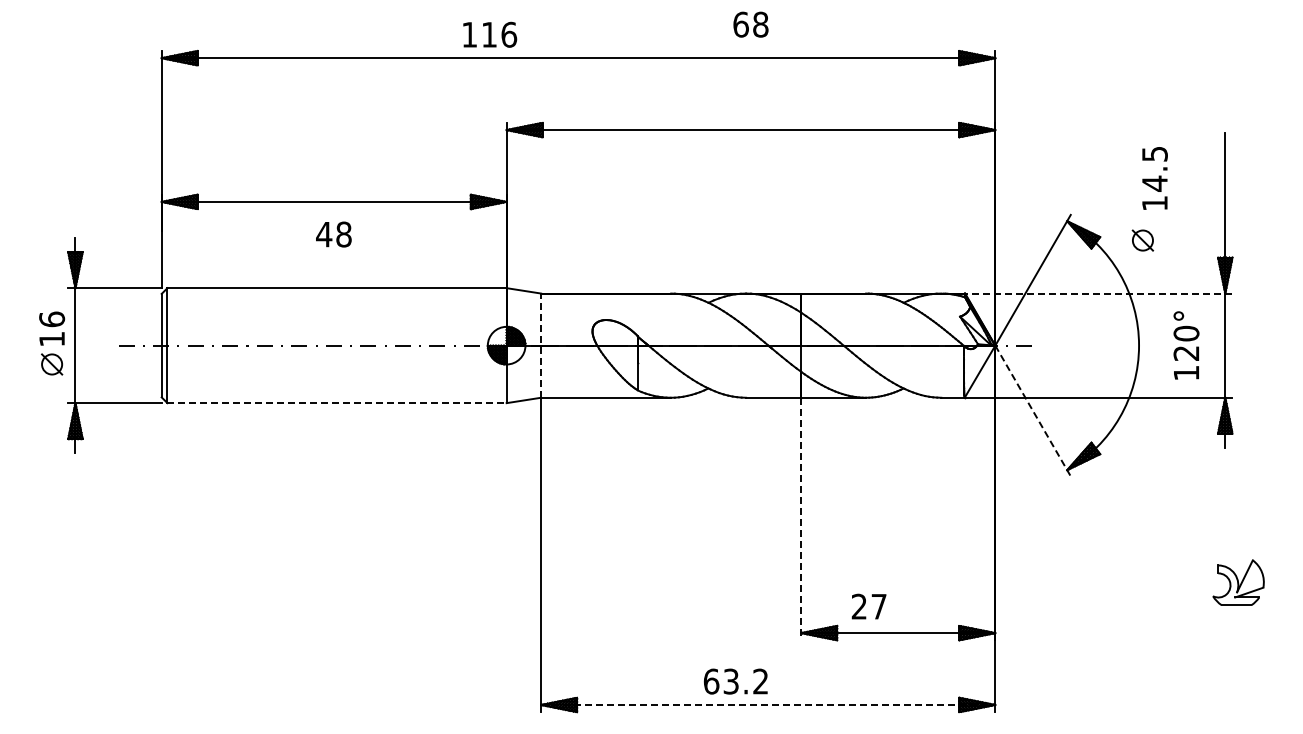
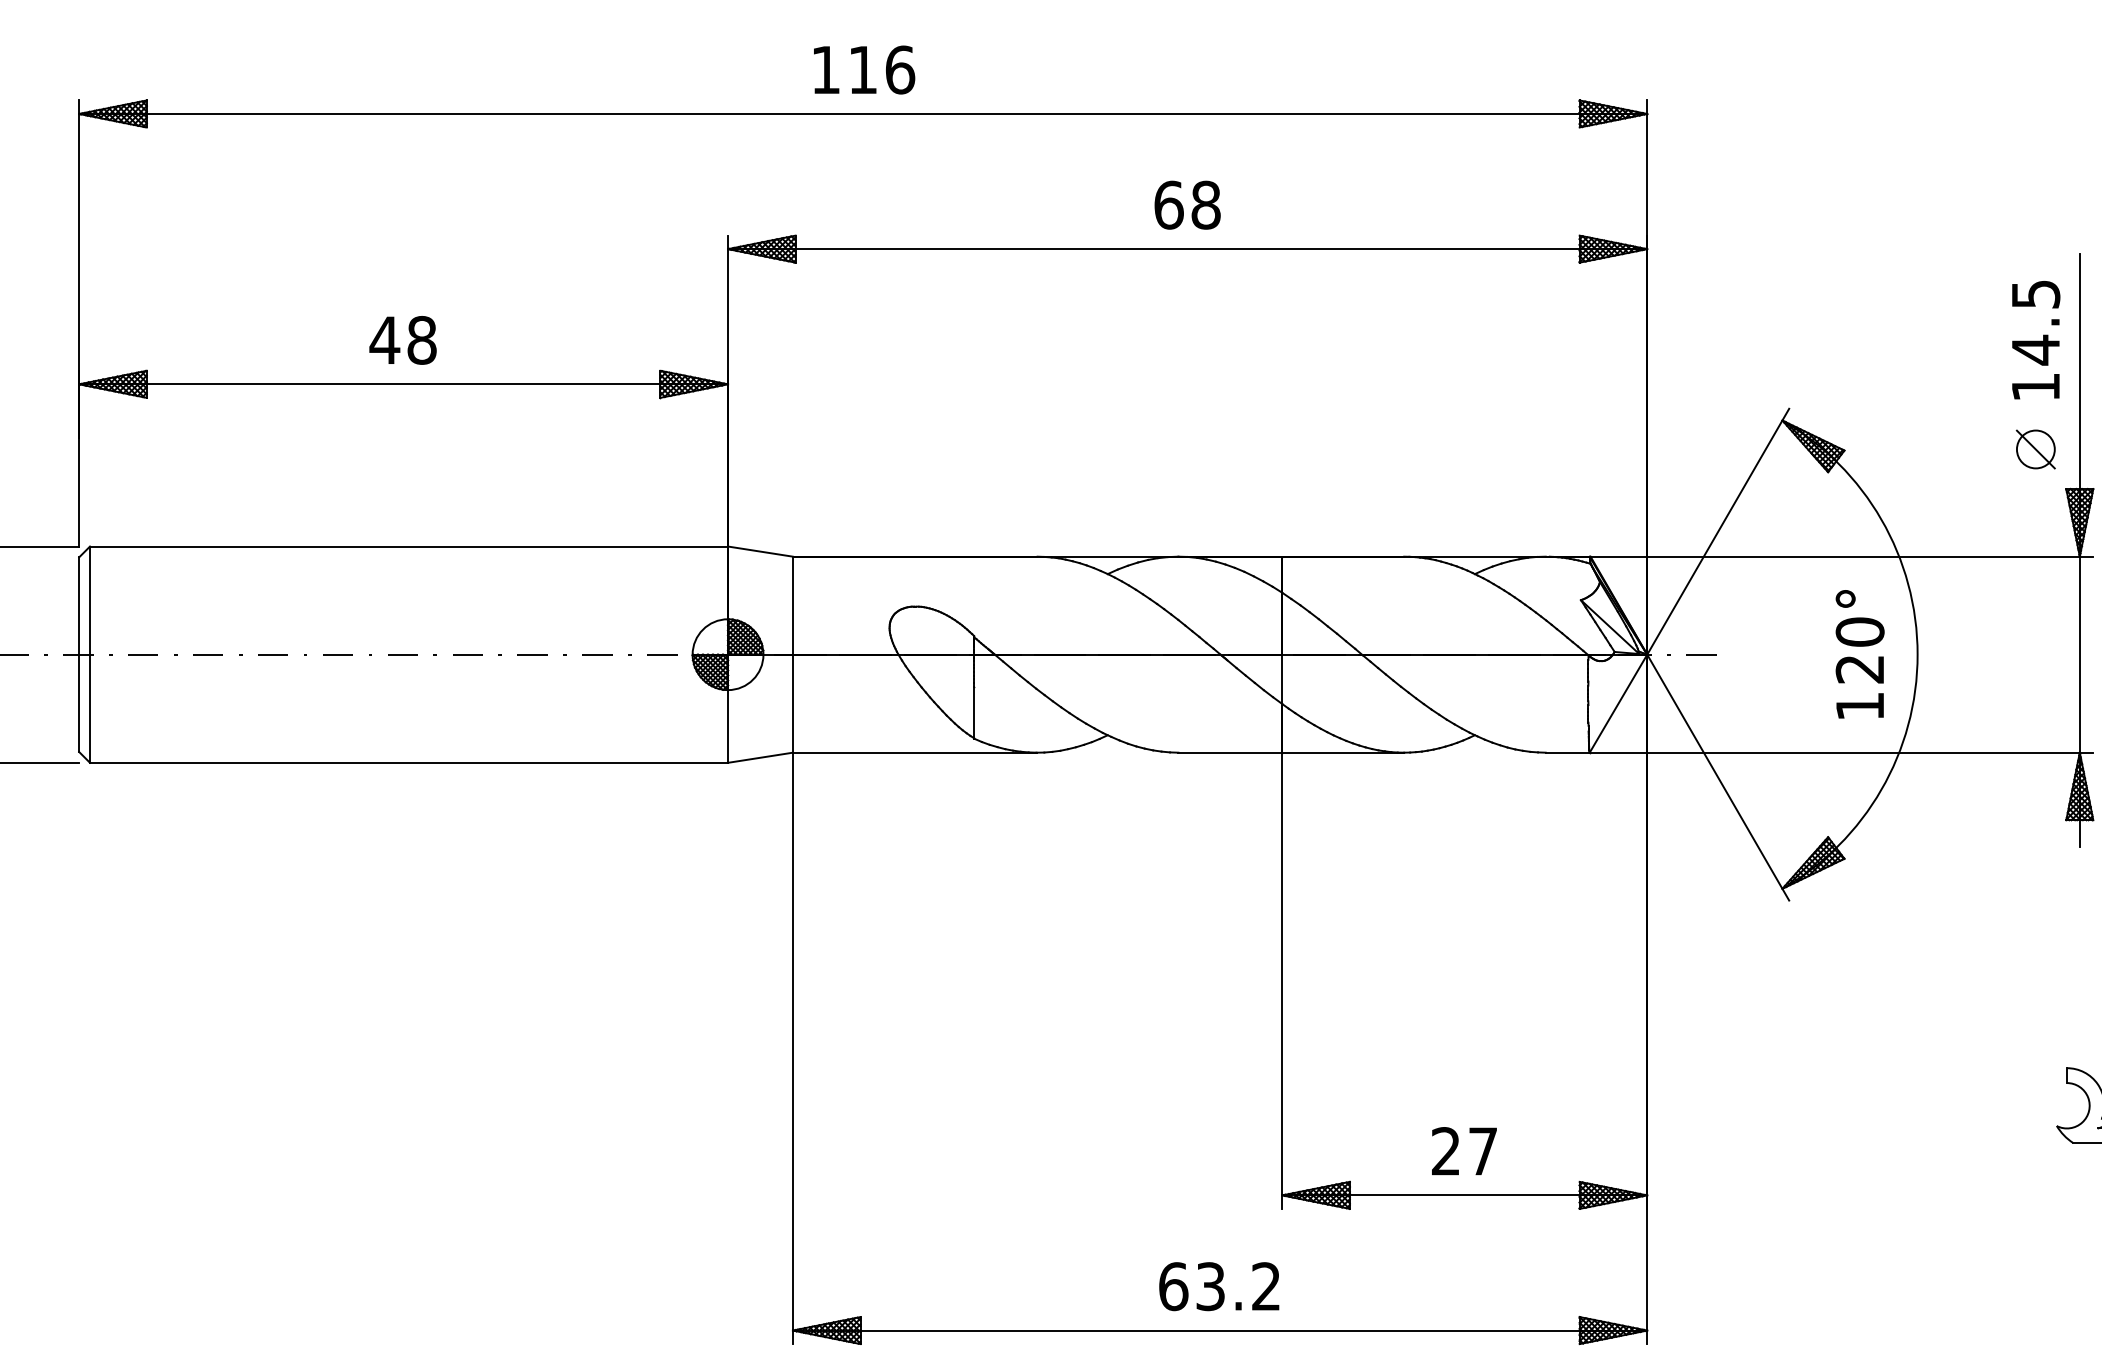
text: (750, 24) -> (1186, 204), moved
text: (490, 34) -> (865, 69), moved
text: (1154, 178) -> (2035, 340), moved
text: (333, 234) -> (402, 340), moved
part: (1142, 240) -> (2035, 449), moved
line: (1098, 293) -> (1841, 556), dashed -> solid
line: (541, 345) -> (793, 654), dashed -> solid
text: (1186, 345) -> (1860, 654), moved
line: (337, 403) -> (409, 763), dashed -> solid
line: (1033, 411) -> (1719, 778), dashed -> solid
line: (801, 519) -> (1282, 981), dashed -> solid
text: (868, 606) -> (1463, 1150), moved
text: (735, 681) -> (1218, 1286), moved
line: (768, 704) -> (1220, 1329), dashed -> solid

